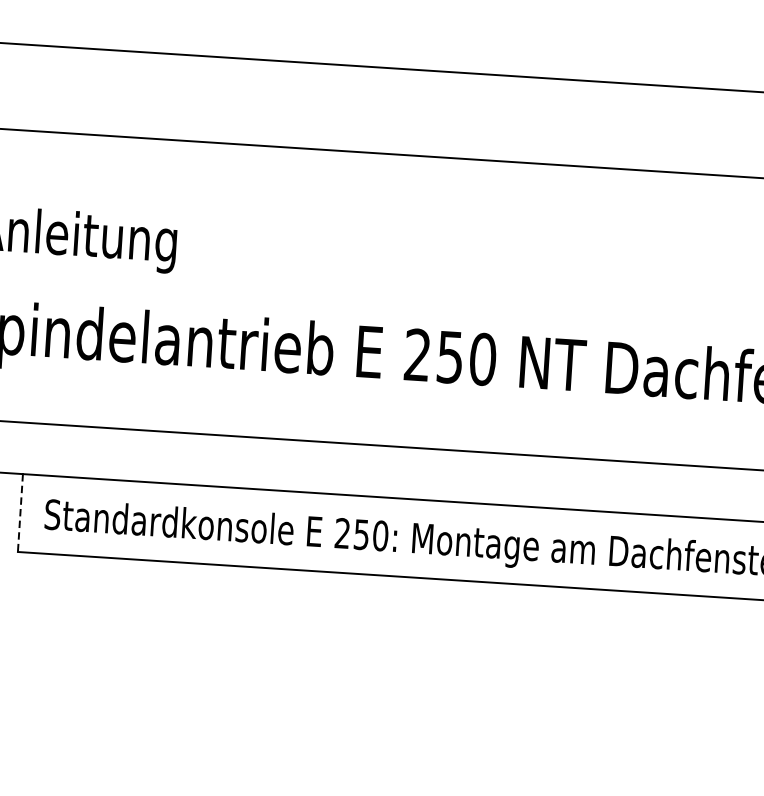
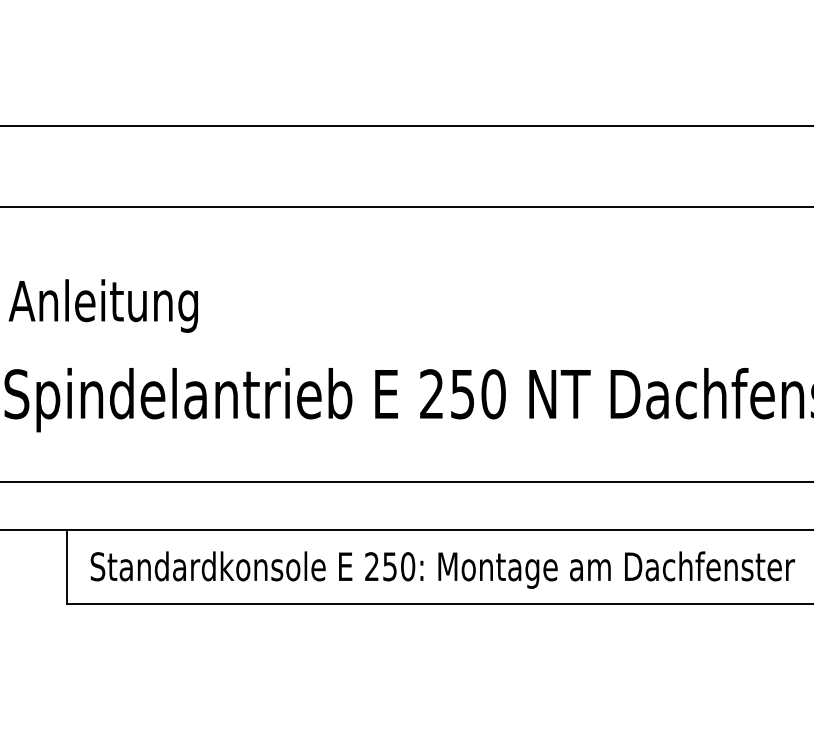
line: (20, 513) -> (67, 567), dashed -> solid

